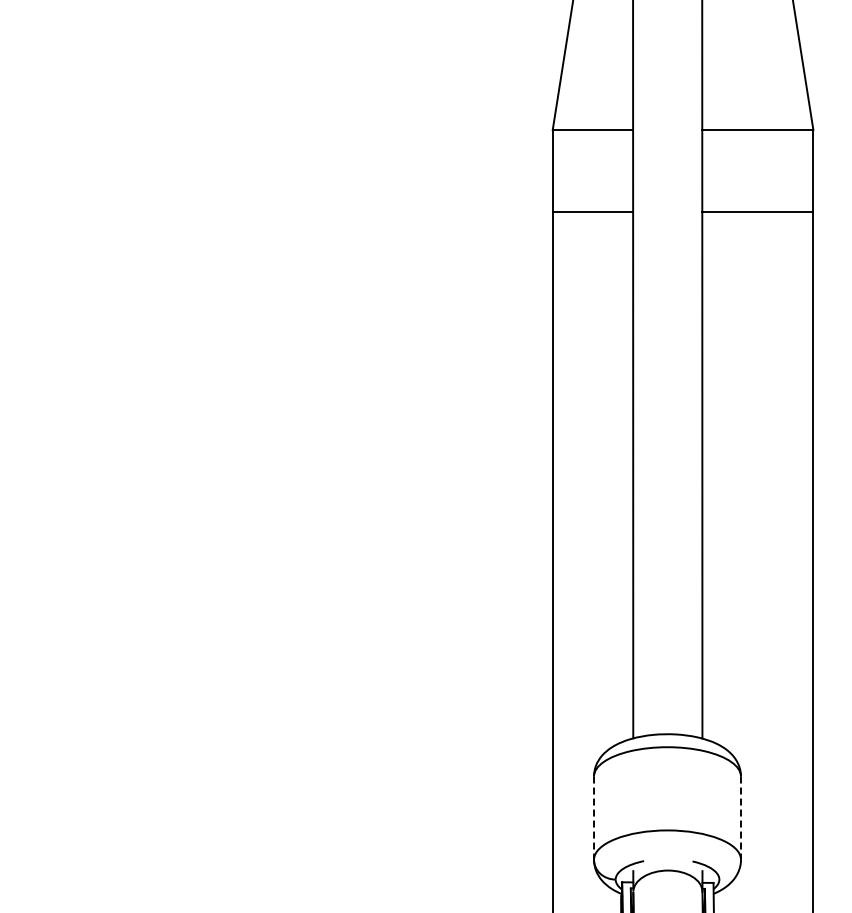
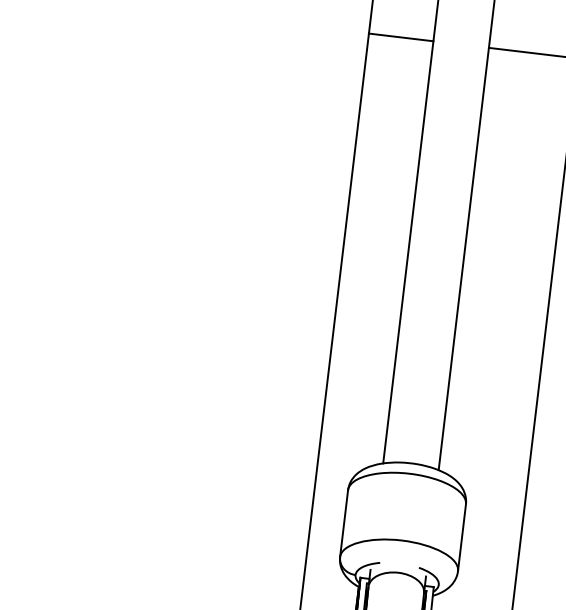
line: (594, 818) -> (344, 523), dashed -> solid
line: (740, 818) -> (461, 537), dashed -> solid

